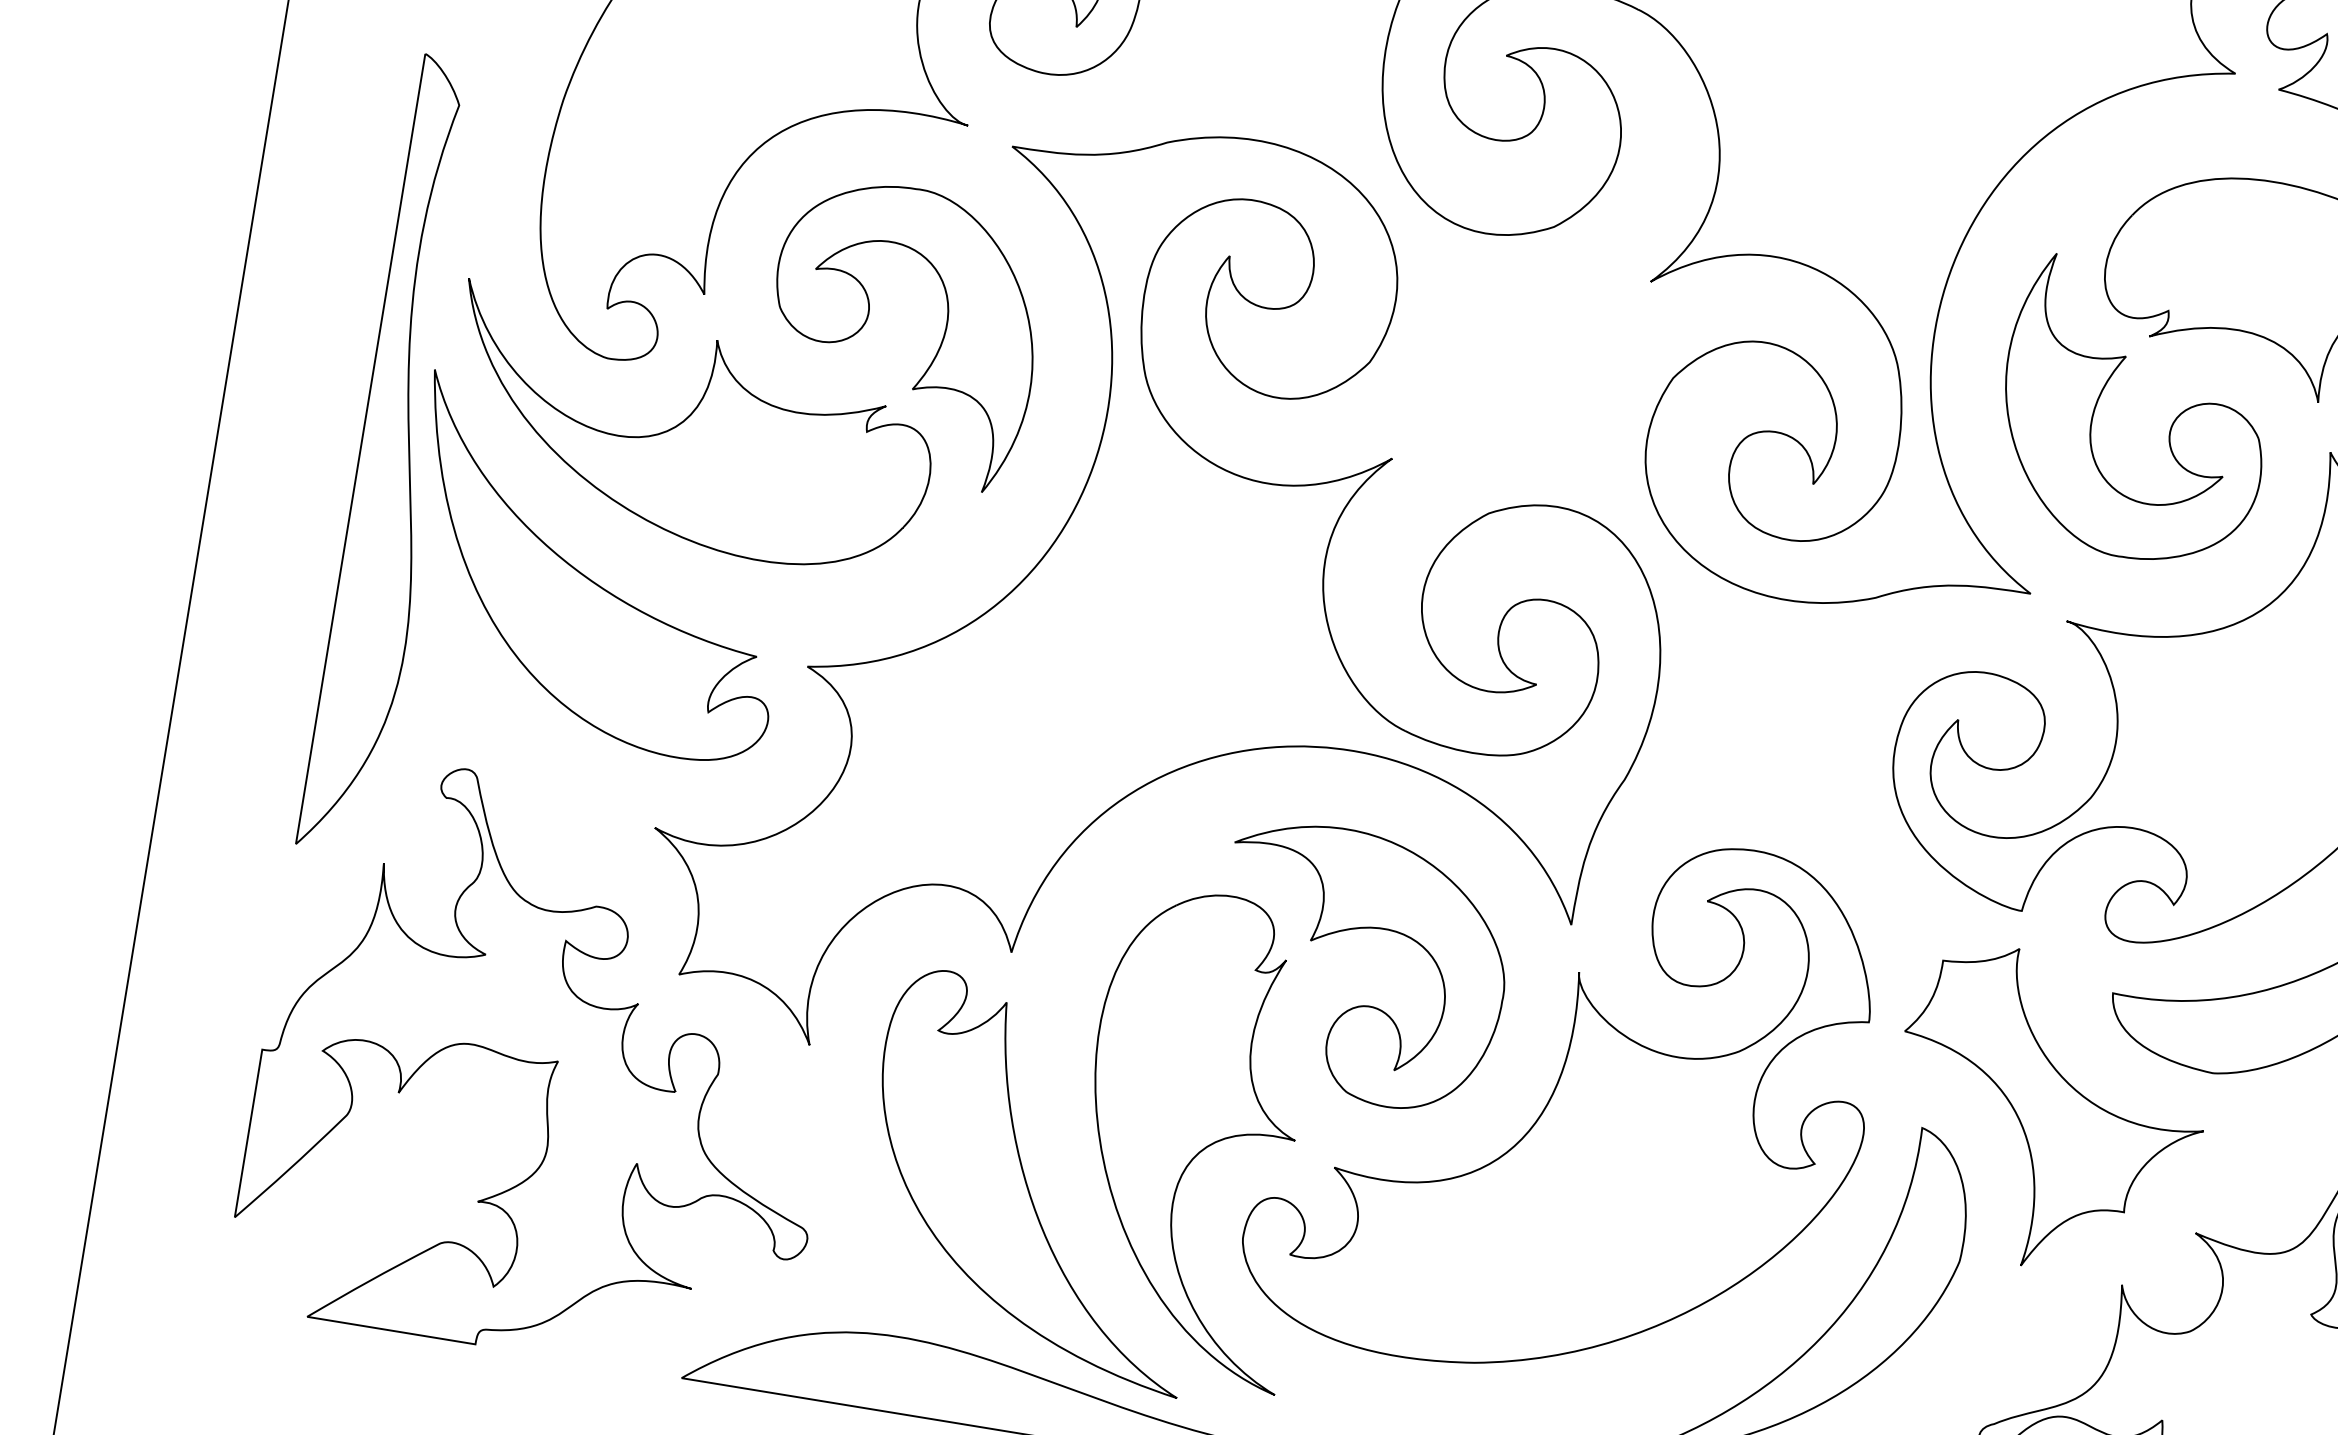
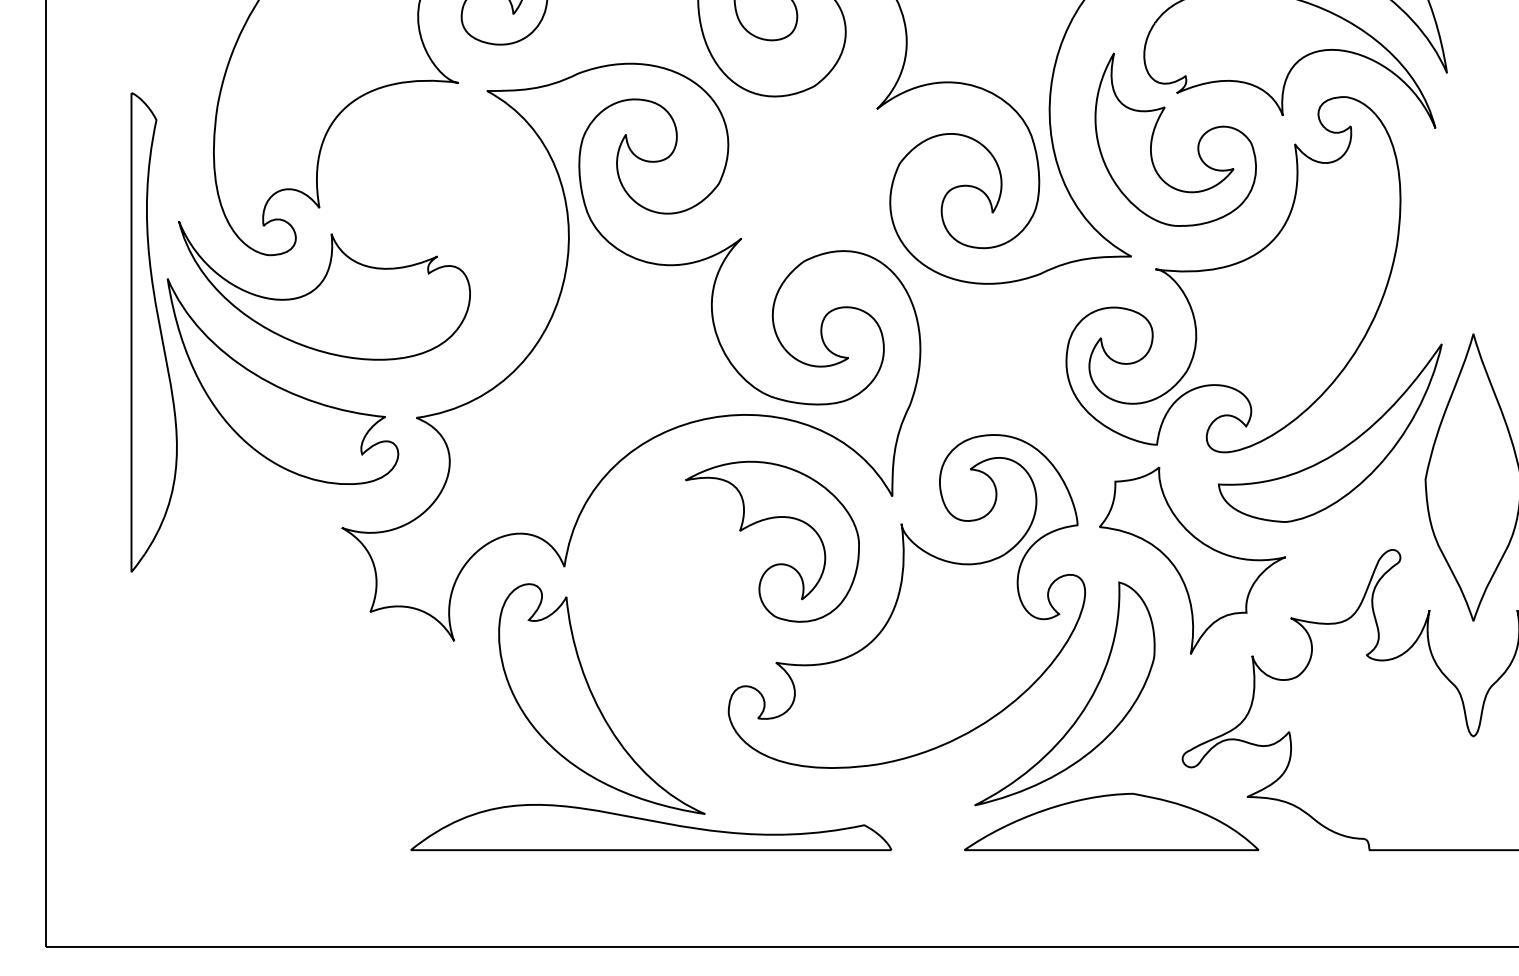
part: (867, 323) -> (418, 209), removed
part: (547, 1068) -> (301, 680), removed
part: (1198, 1136) -> (692, 657), removed

